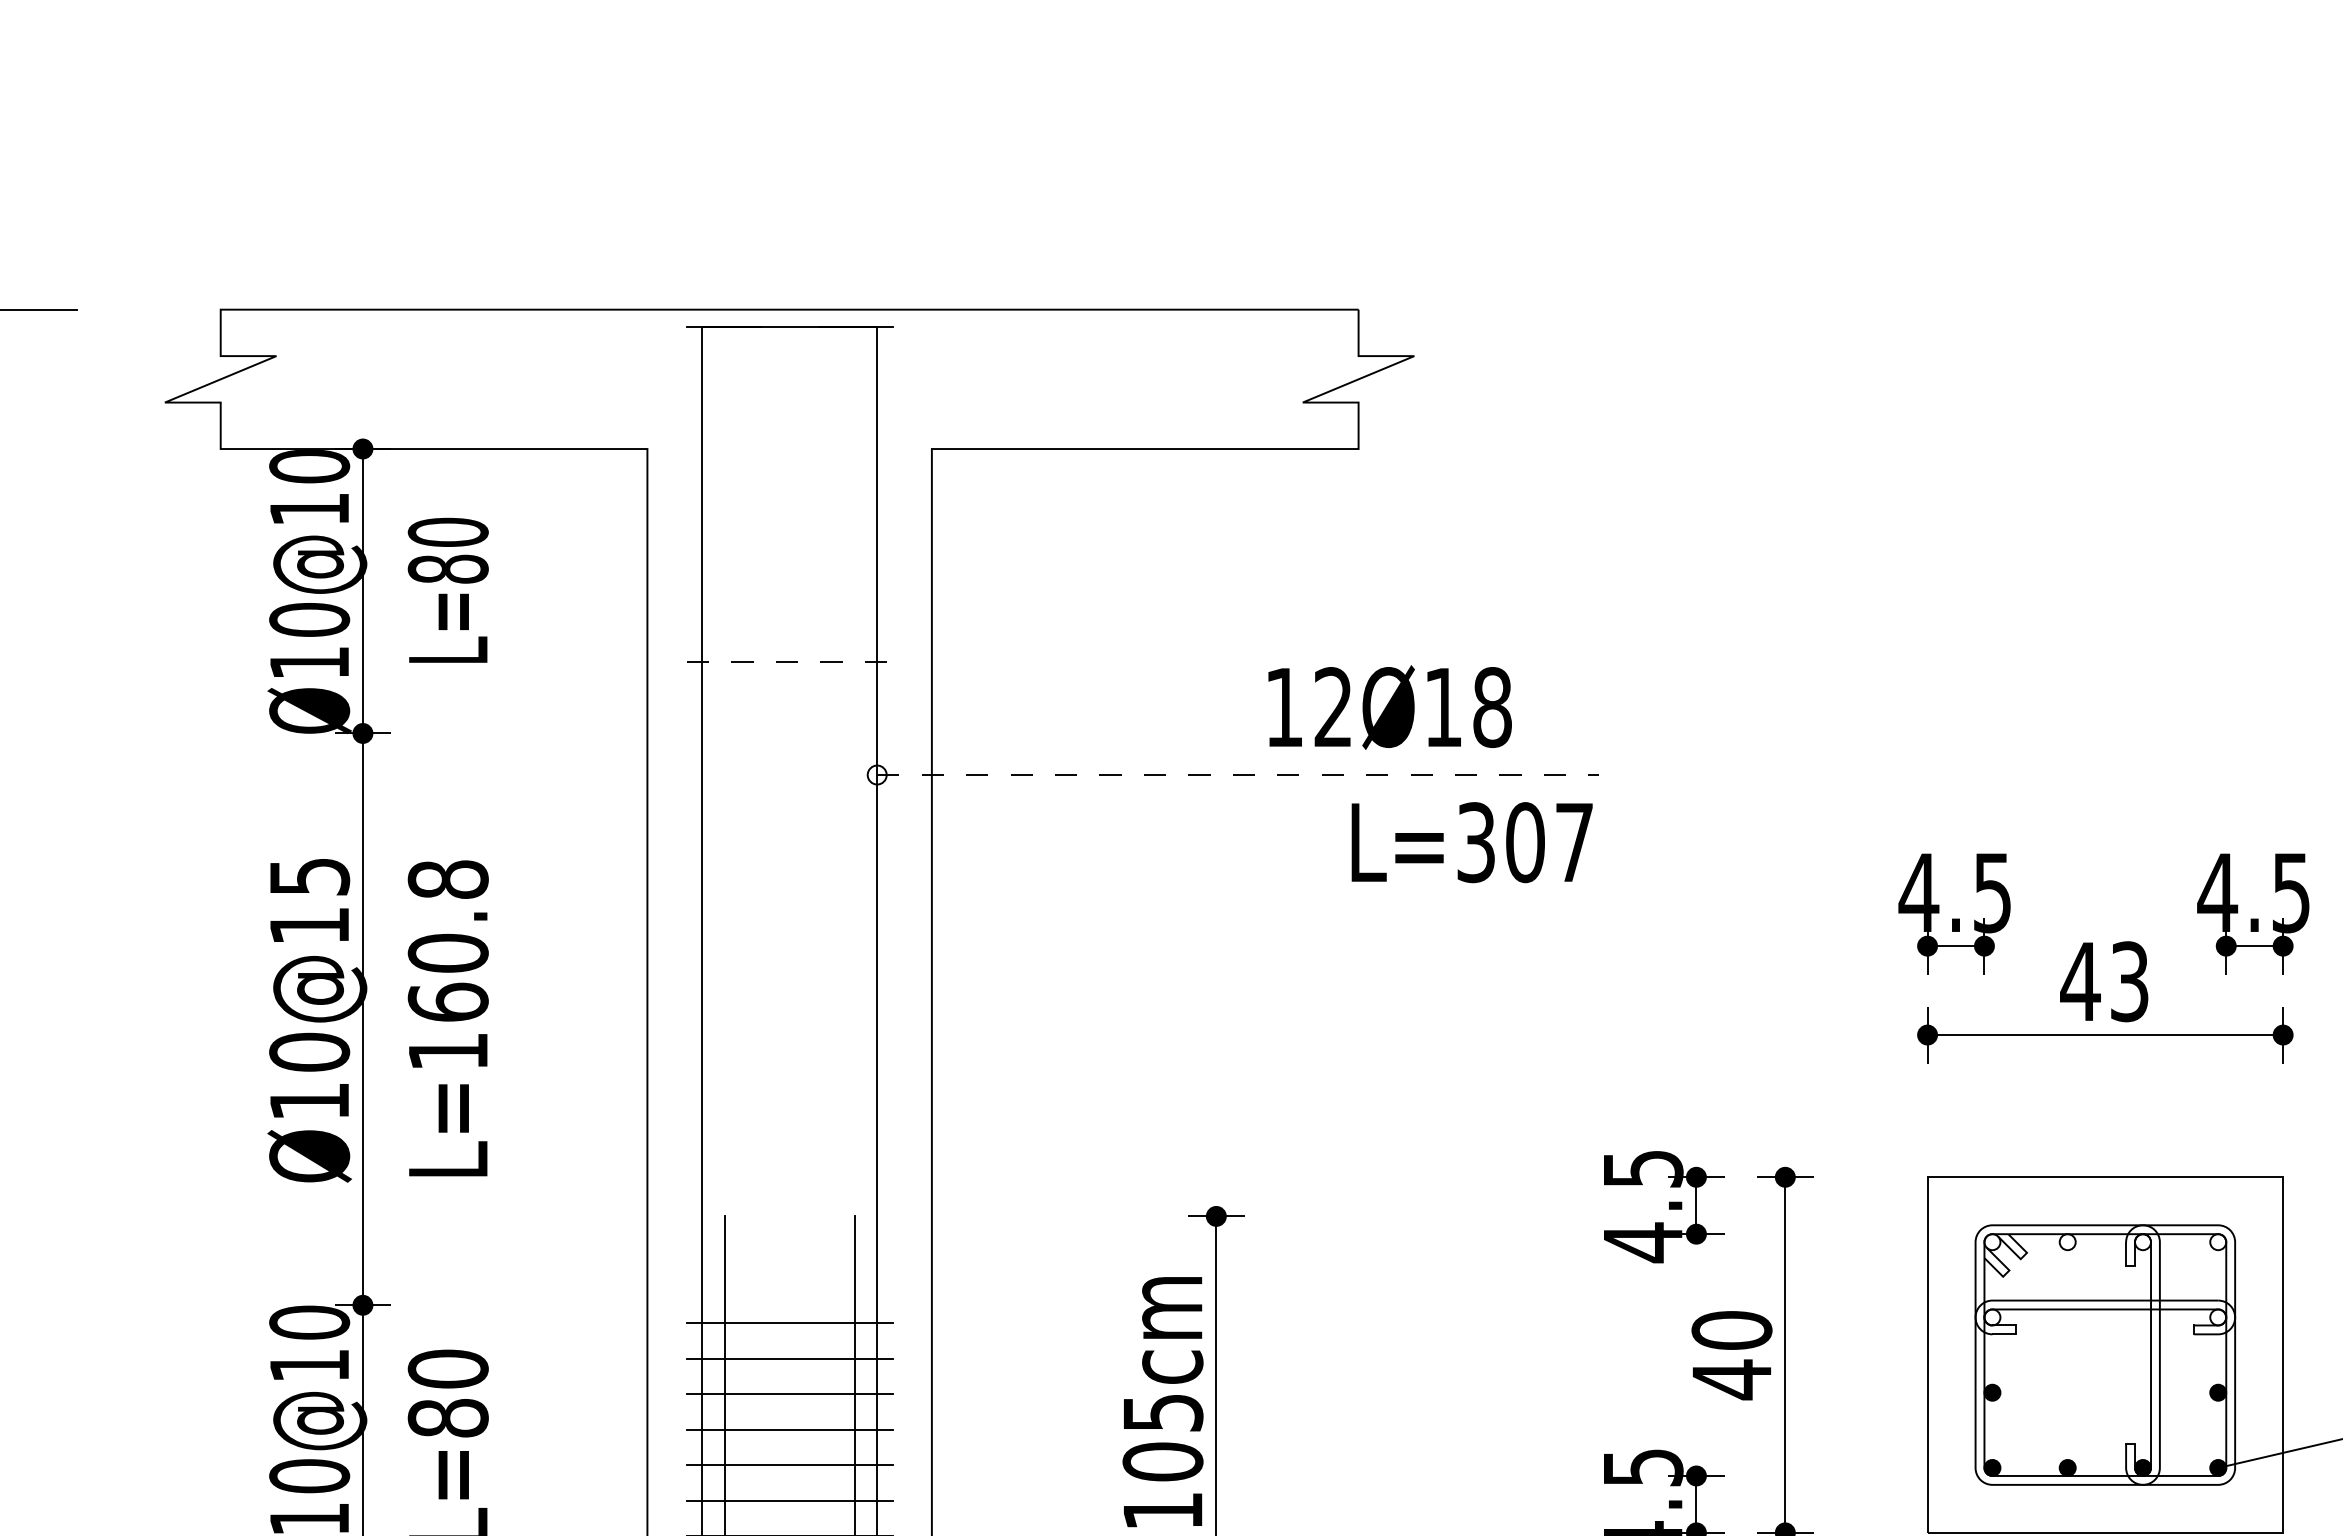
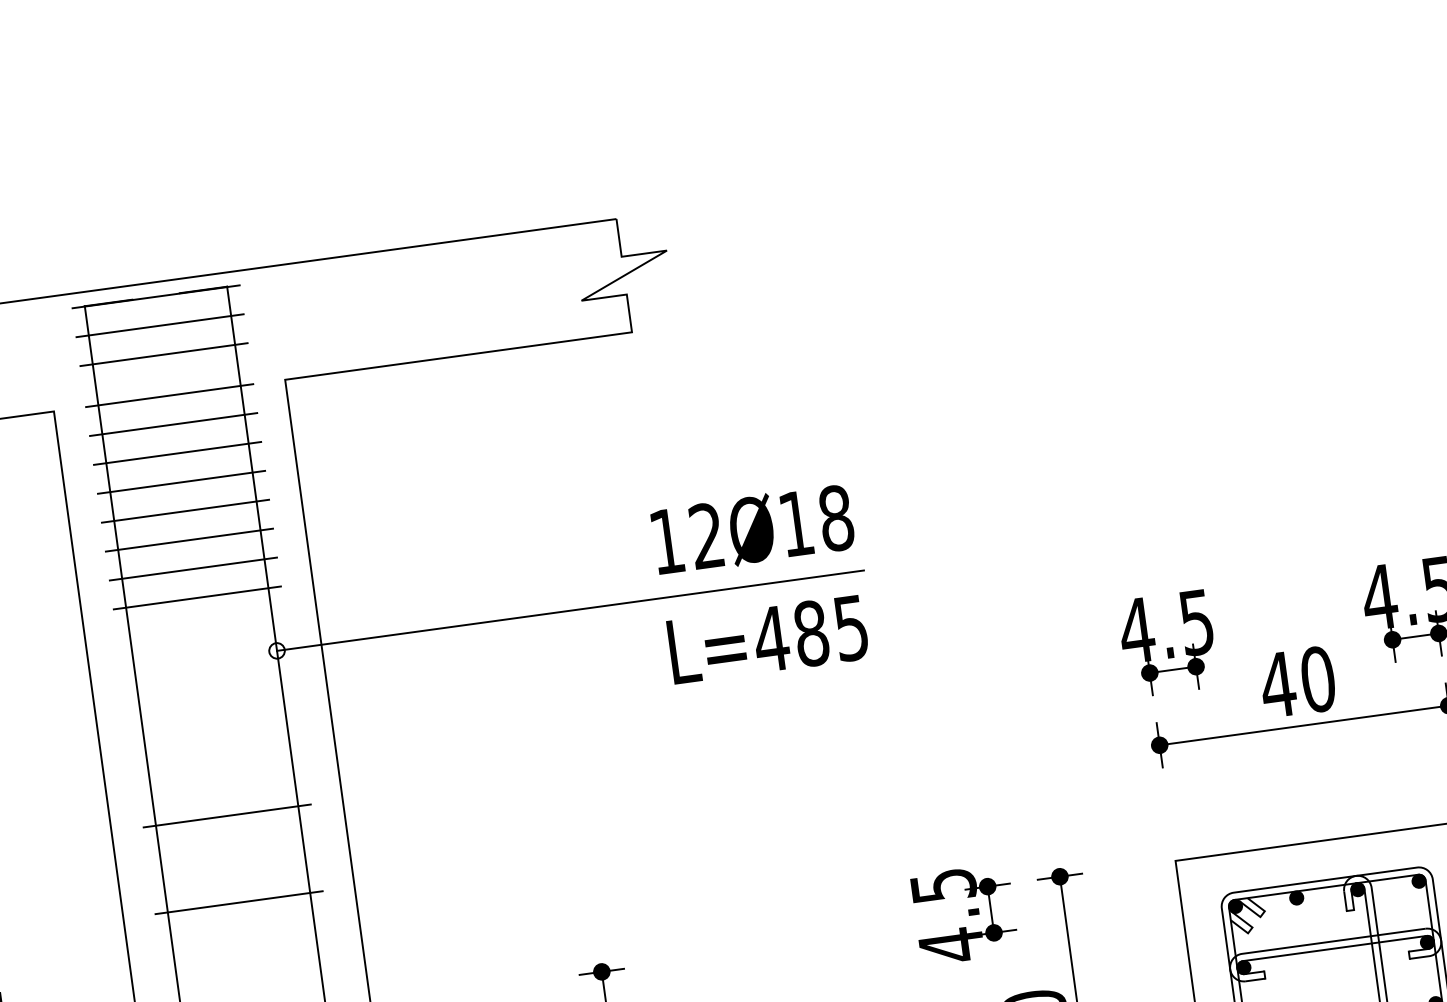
line: (789, 363) -> (159, 326), added
line: (789, 398) -> (163, 354), added
line: (789, 449) -> (169, 396), added
line: (789, 484) -> (173, 424), added
line: (789, 520) -> (177, 453), added
line: (789, 555) -> (181, 482), added
line: (789, 591) -> (185, 511), added
line: (789, 626) -> (189, 539), added
line: (789, 662) -> (193, 569), dashed -> solid
line: (789, 697) -> (197, 597), added
text: (1389, 707) -> (752, 529), moved
line: (1238, 775) -> (570, 611), dashed -> solid
text: (1523, 842) -> (809, 633), L=307 -> L=485
line: (789, 966) -> (227, 816), added
text: (2129, 981) -> (1317, 679), 43 -> 40
line: (789, 1072) -> (238, 902), added
fill: (1992, 1242) -> (1235, 906), added
fill: (2067, 1242) -> (1296, 898), added
fill: (2143, 1242) -> (1358, 889), added
fill: (2218, 1242) -> (1419, 881), added
fill: (1992, 1317) -> (1243, 967), added
fill: (2218, 1317) -> (1427, 942), added

